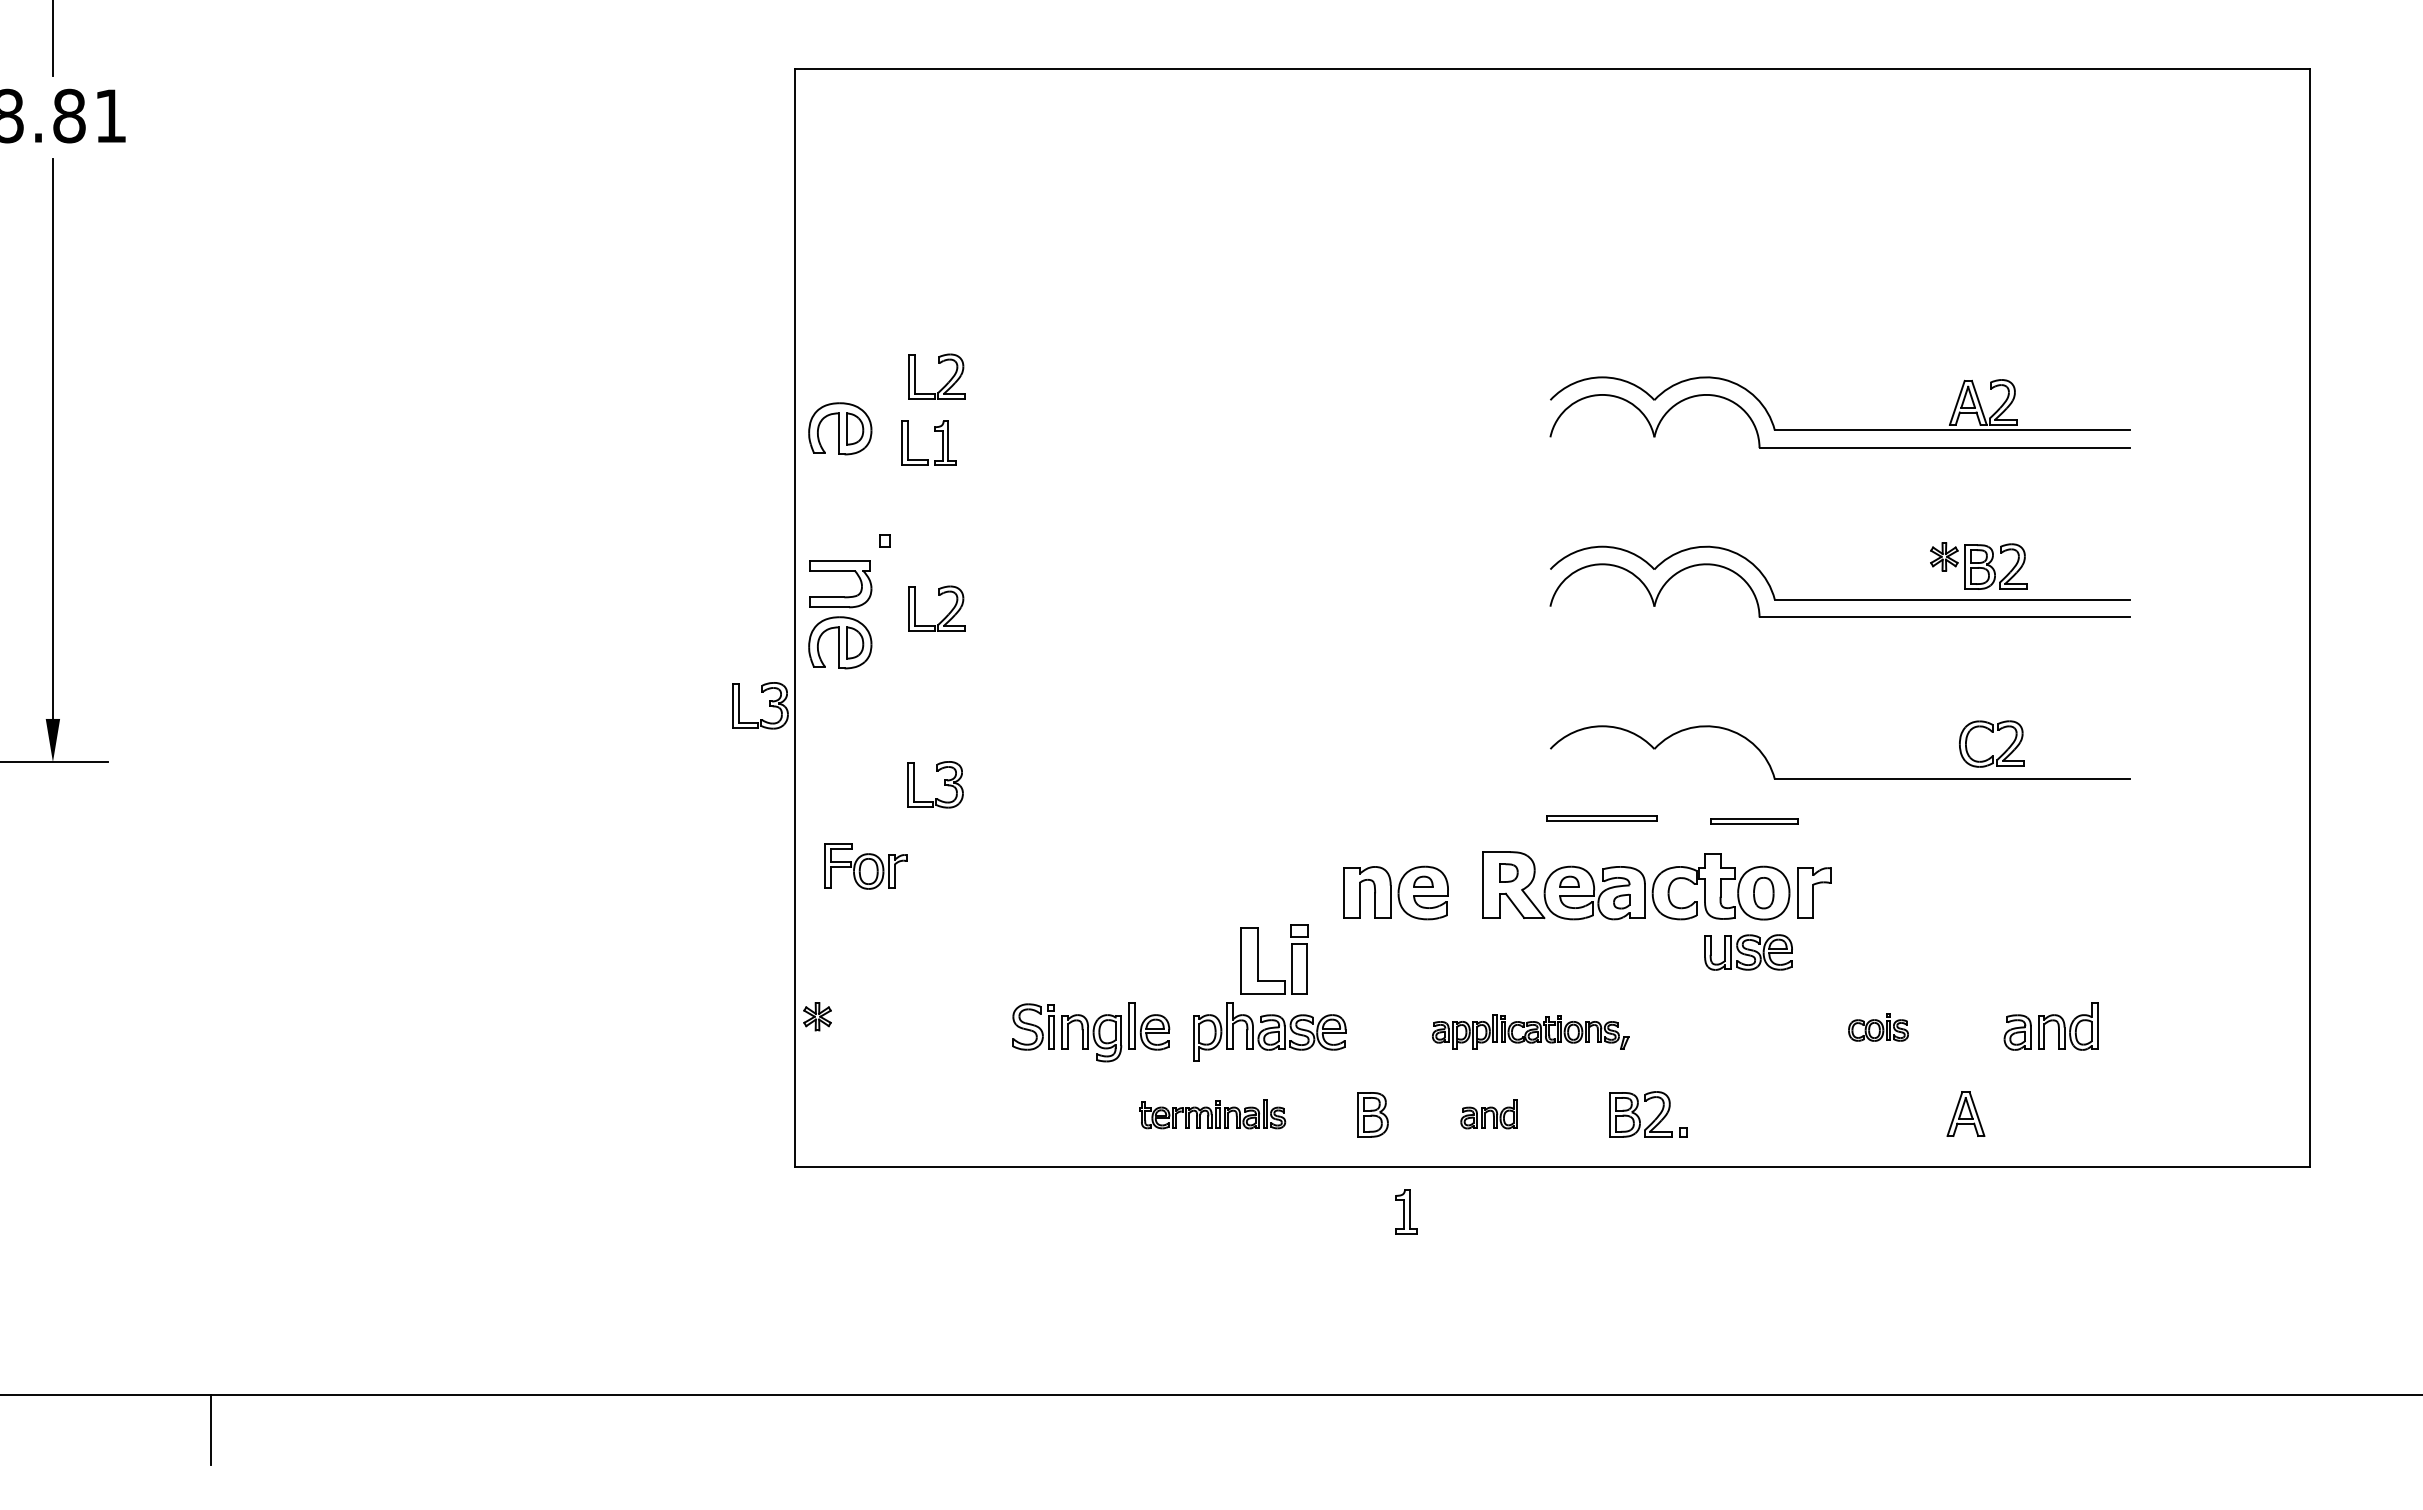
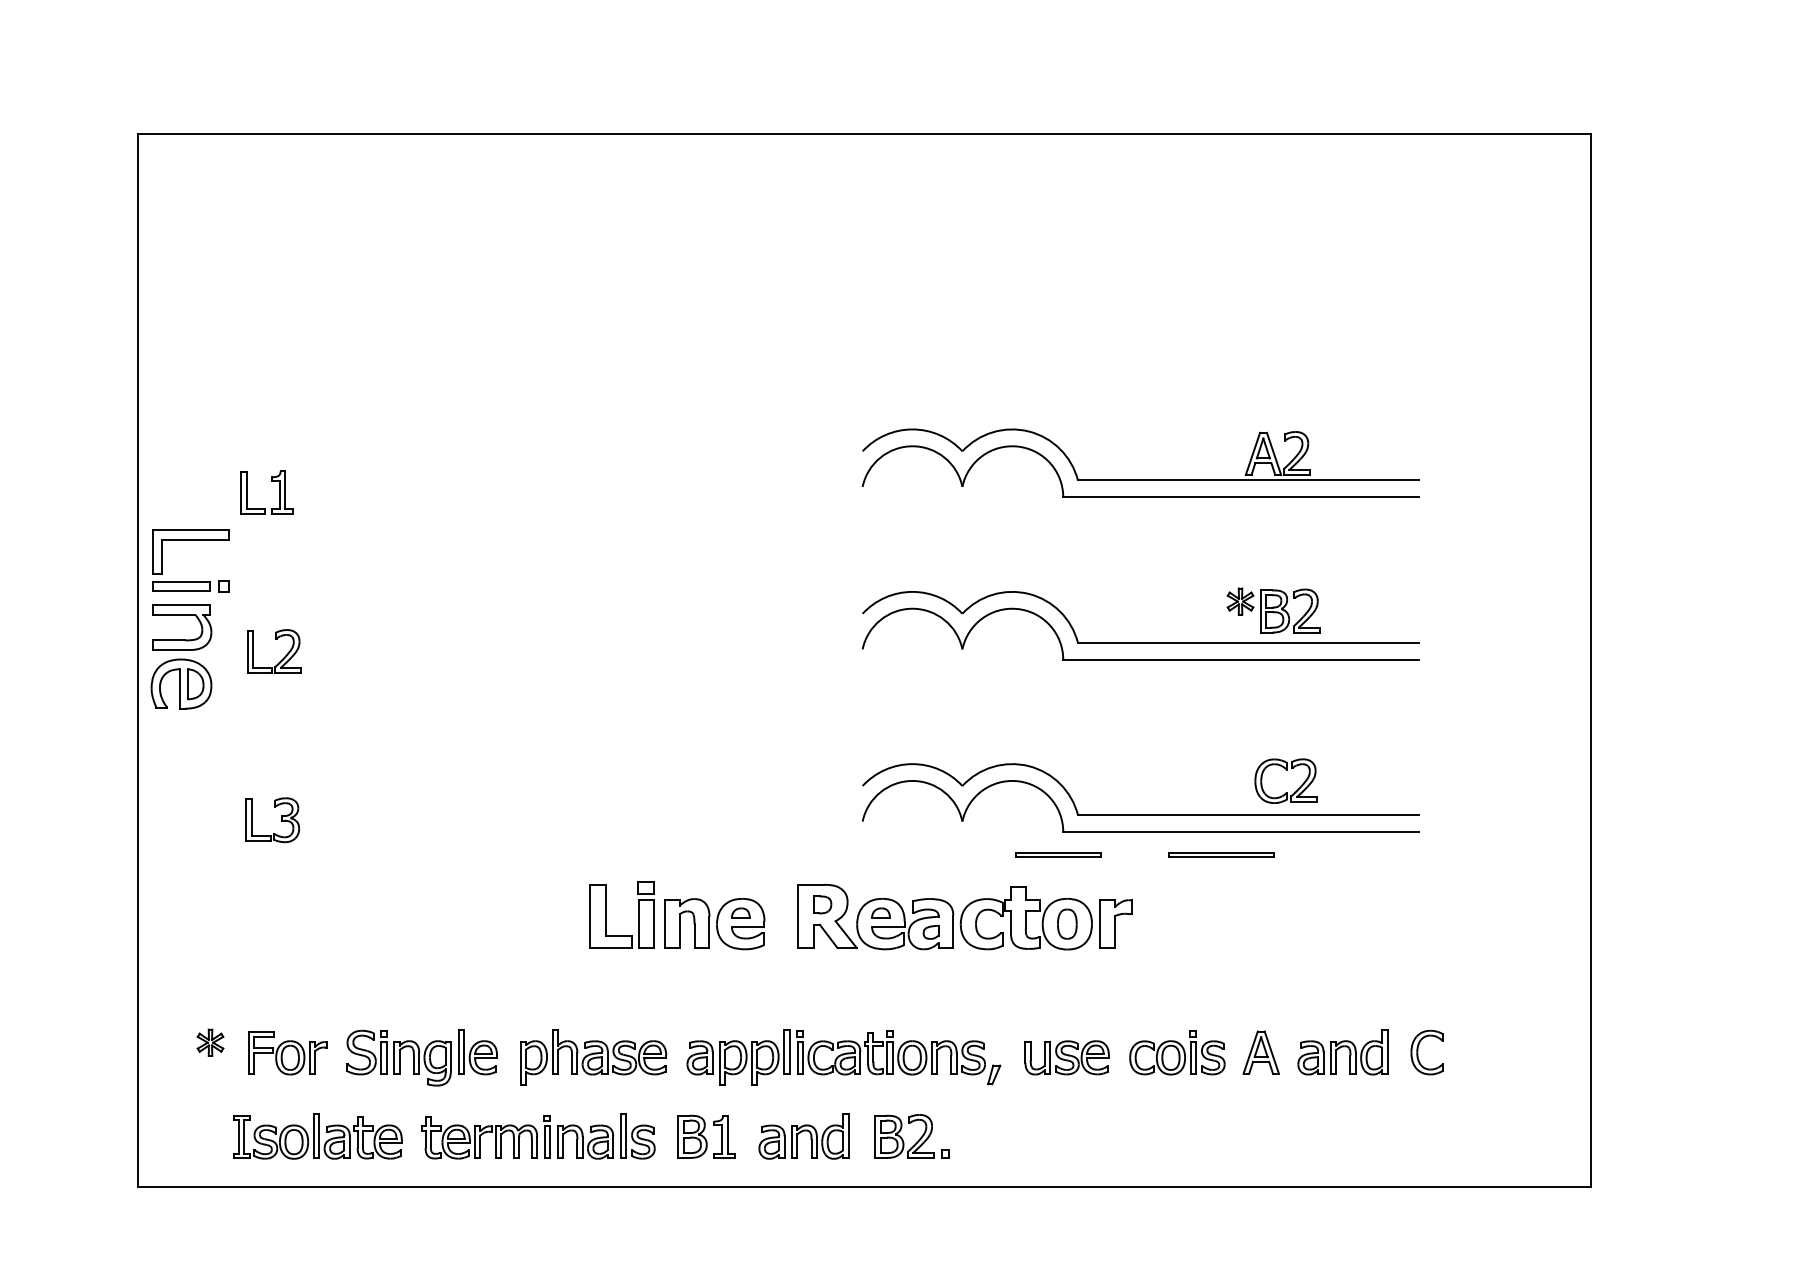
part: (945, 384) -> (282, 436), removed
part: (840, 428) -> (181, 478), removed
part: (849, 493) -> (190, 540), added
part: (769, 705) -> (113, 744), removed
part: (1839, 796) -> (1139, 831), added
part: (1601, 818) -> (1221, 855), moved
part: (865, 866) -> (287, 1053), moved
part: (1748, 952) -> (1067, 1057), moved
part: (1258, 959) -> (606, 914), moved
part: (817, 1016) -> (210, 1042), moved
part: (2129, 1026) -> (1418, 1052), added
part: (1878, 1027) -> (1177, 1053), size x1.67
part: (1530, 1031) -> (843, 1056), size x1.67
part: (1965, 1113) -> (1260, 1052), moved
part: (982, 1114) -> (317, 1136), added
part: (1212, 1114) -> (538, 1136), size x1.67
part: (1488, 1114) -> (803, 1136), size x1.67
part: (1654, 1119) -> (917, 1141), moved
part: (1406, 1211) -> (724, 1136), moved

